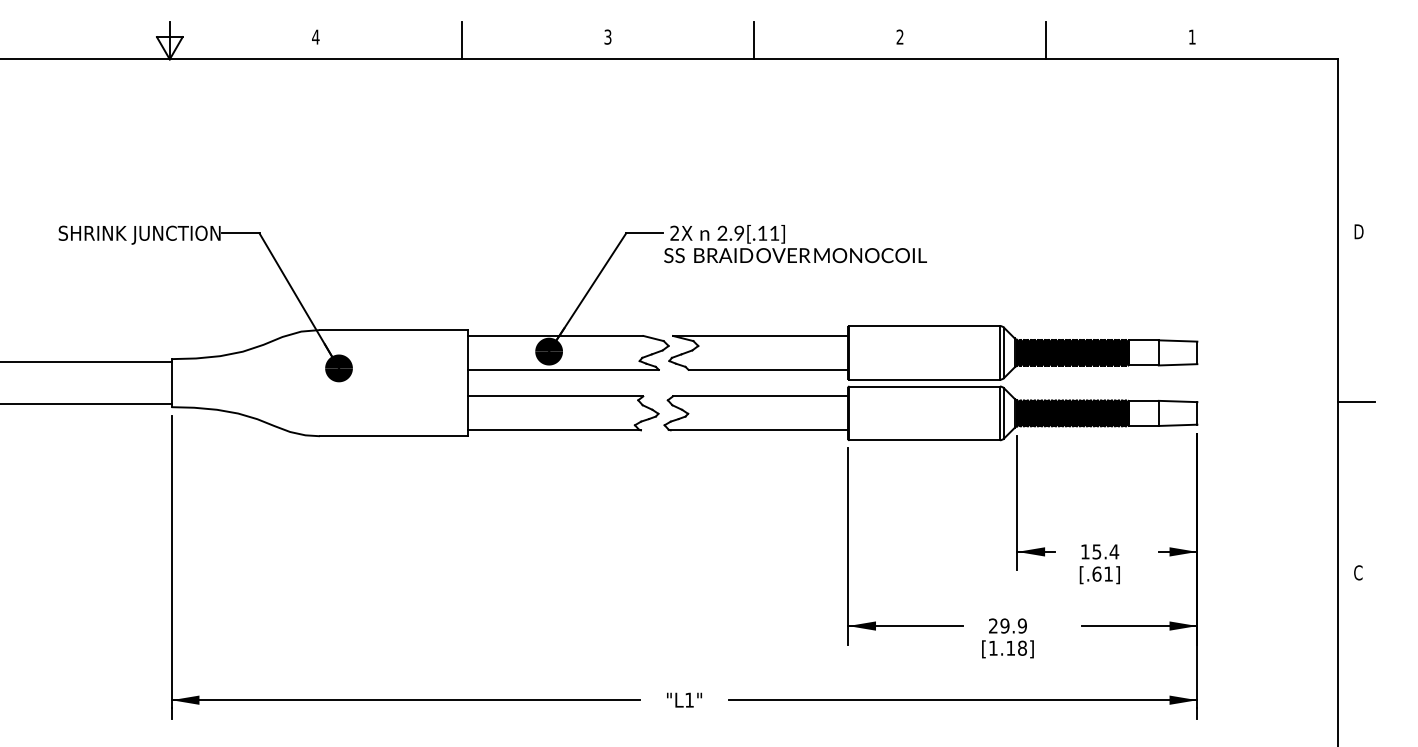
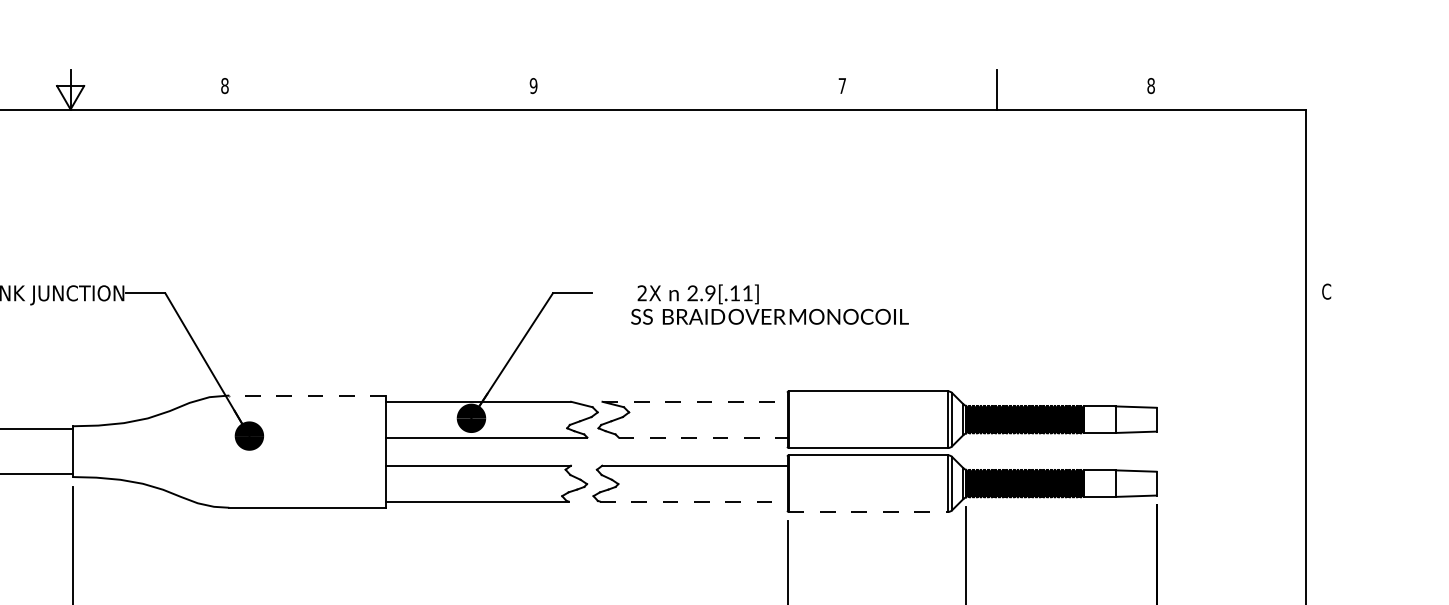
text: (315, 36) -> (224, 85), 4 -> 8
text: (607, 36) -> (533, 85), 3 -> 9
text: (899, 36) -> (841, 85), 2 -> 7
text: (1191, 36) -> (1150, 85), 1 -> 8
line: (461, 40) -> (378, 89), removed
line: (754, 40) -> (688, 89), removed
text: (1358, 231) -> (1326, 291), D -> C
text: (795, 244) -> (769, 305), moved
line: (393, 330) -> (307, 396), solid -> dashed
line: (760, 335) -> (694, 401), solid -> dashed
line: (768, 369) -> (703, 437), solid -> dashed
line: (1356, 402) -> (1324, 472), removed
line: (759, 430) -> (693, 501), solid -> dashed
line: (925, 440) -> (869, 512), solid -> dashed

